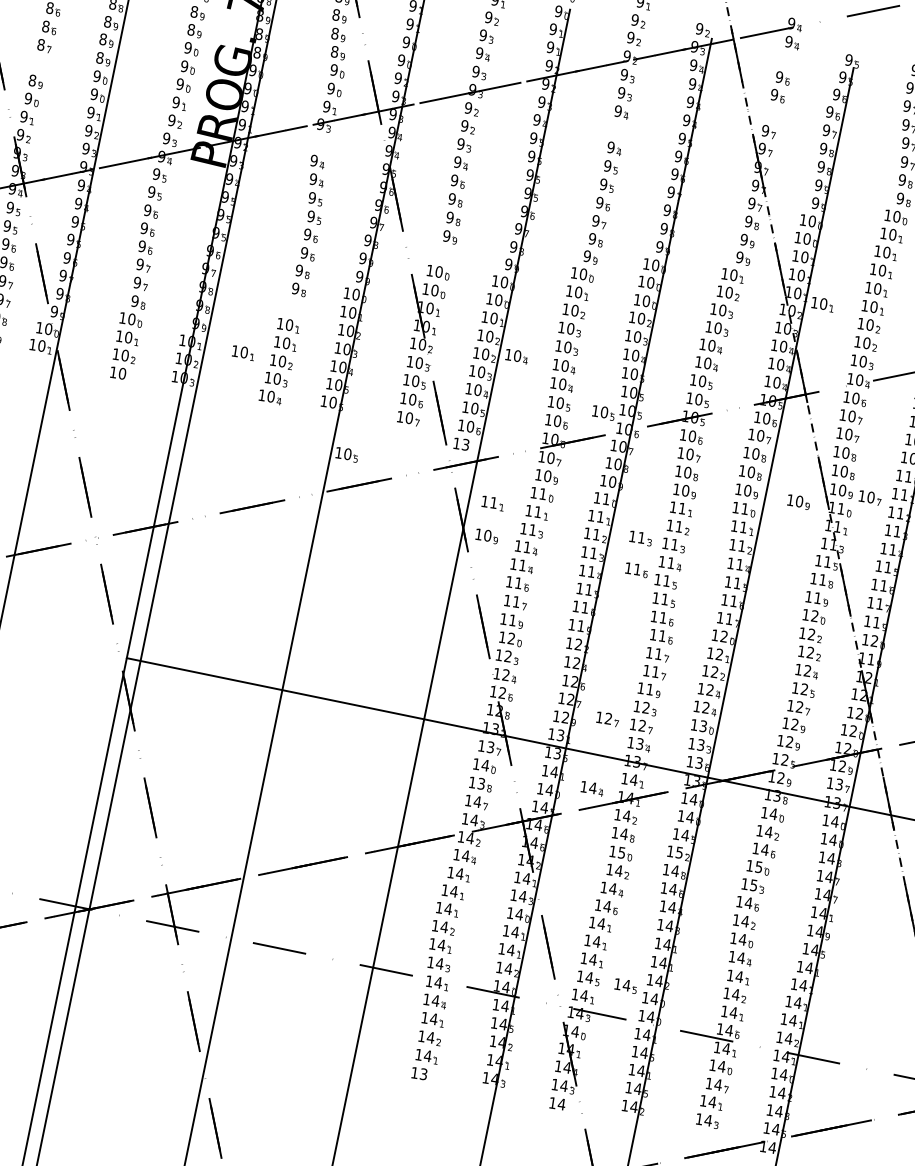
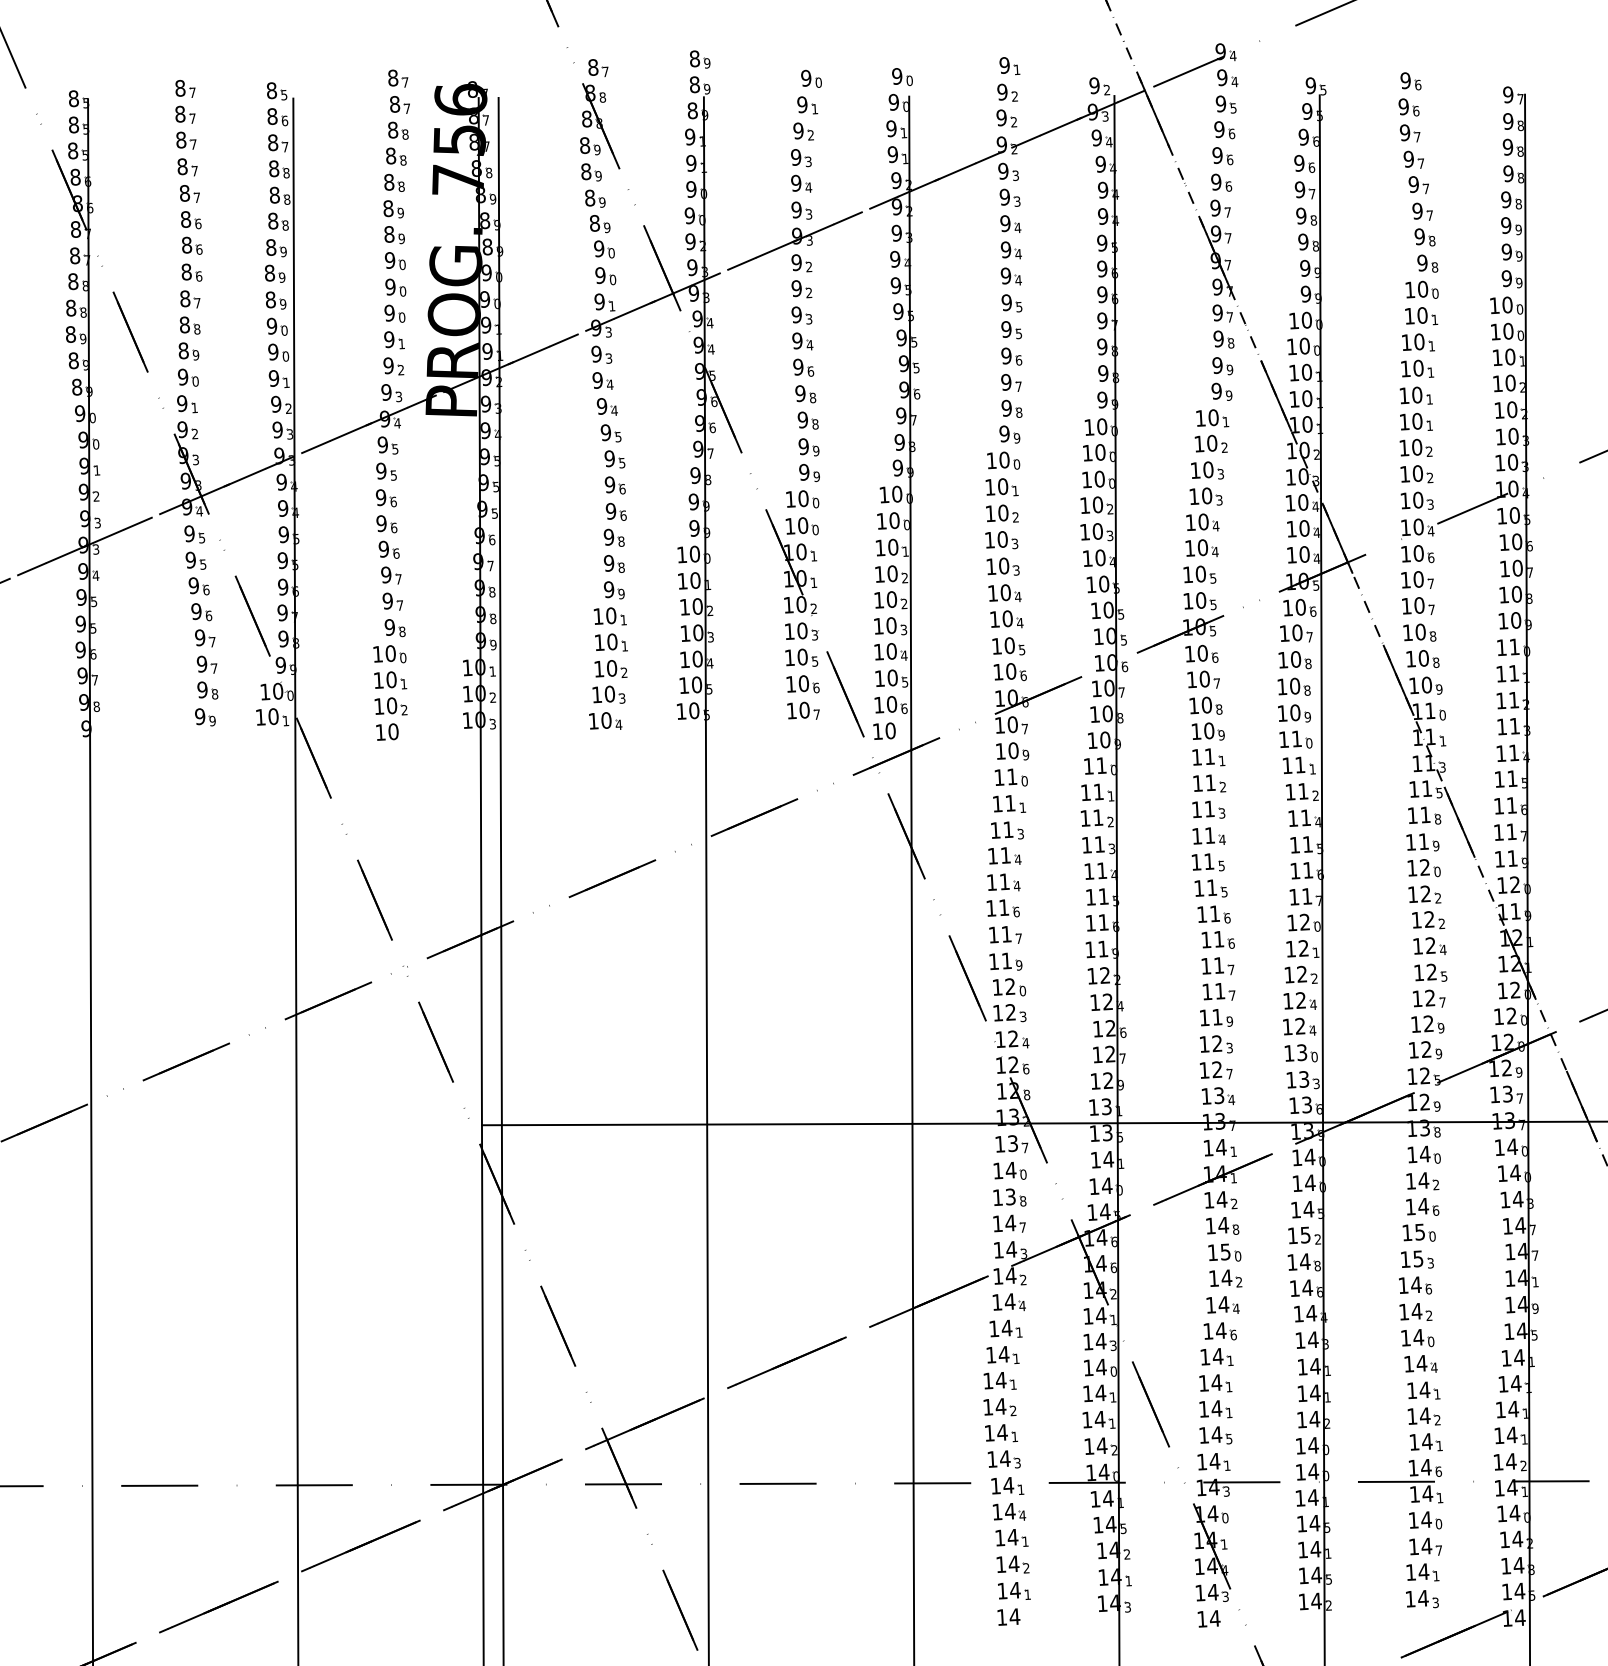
part: (787, 60) -> (1225, 104), added
part: (40, 63) -> (189, 325), added
part: (773, 114) -> (1221, 182), added
part: (617, 130) -> (1010, 250), added
part: (320, 143) -> (601, 354), added
part: (446, 255) -> (809, 473), added
part: (822, 304) -> (1345, 432), removed
part: (295, 308) -> (614, 590), added
part: (243, 352) -> (555, 667), removed
part: (516, 355) -> (935, 592), removed
part: (603, 412) -> (1072, 646), removed
text: (465, 444) -> (890, 730), 13 -> 10
part: (347, 454) -> (728, 778), removed
part: (870, 497) -> (1467, 686), removed
part: (798, 501) -> (1369, 713), removed
part: (493, 502) -> (945, 803), removed
part: (486, 536) -> (946, 851), removed
part: (640, 538) -> (1160, 809), removed
part: (636, 569) -> (1163, 854), removed
part: (607, 719) -> (1167, 1070), removed
part: (592, 787) -> (1165, 1170), removed
part: (625, 985) -> (1269, 1435), removed
text: (423, 1074) -> (1014, 1616), 13 -> 14

